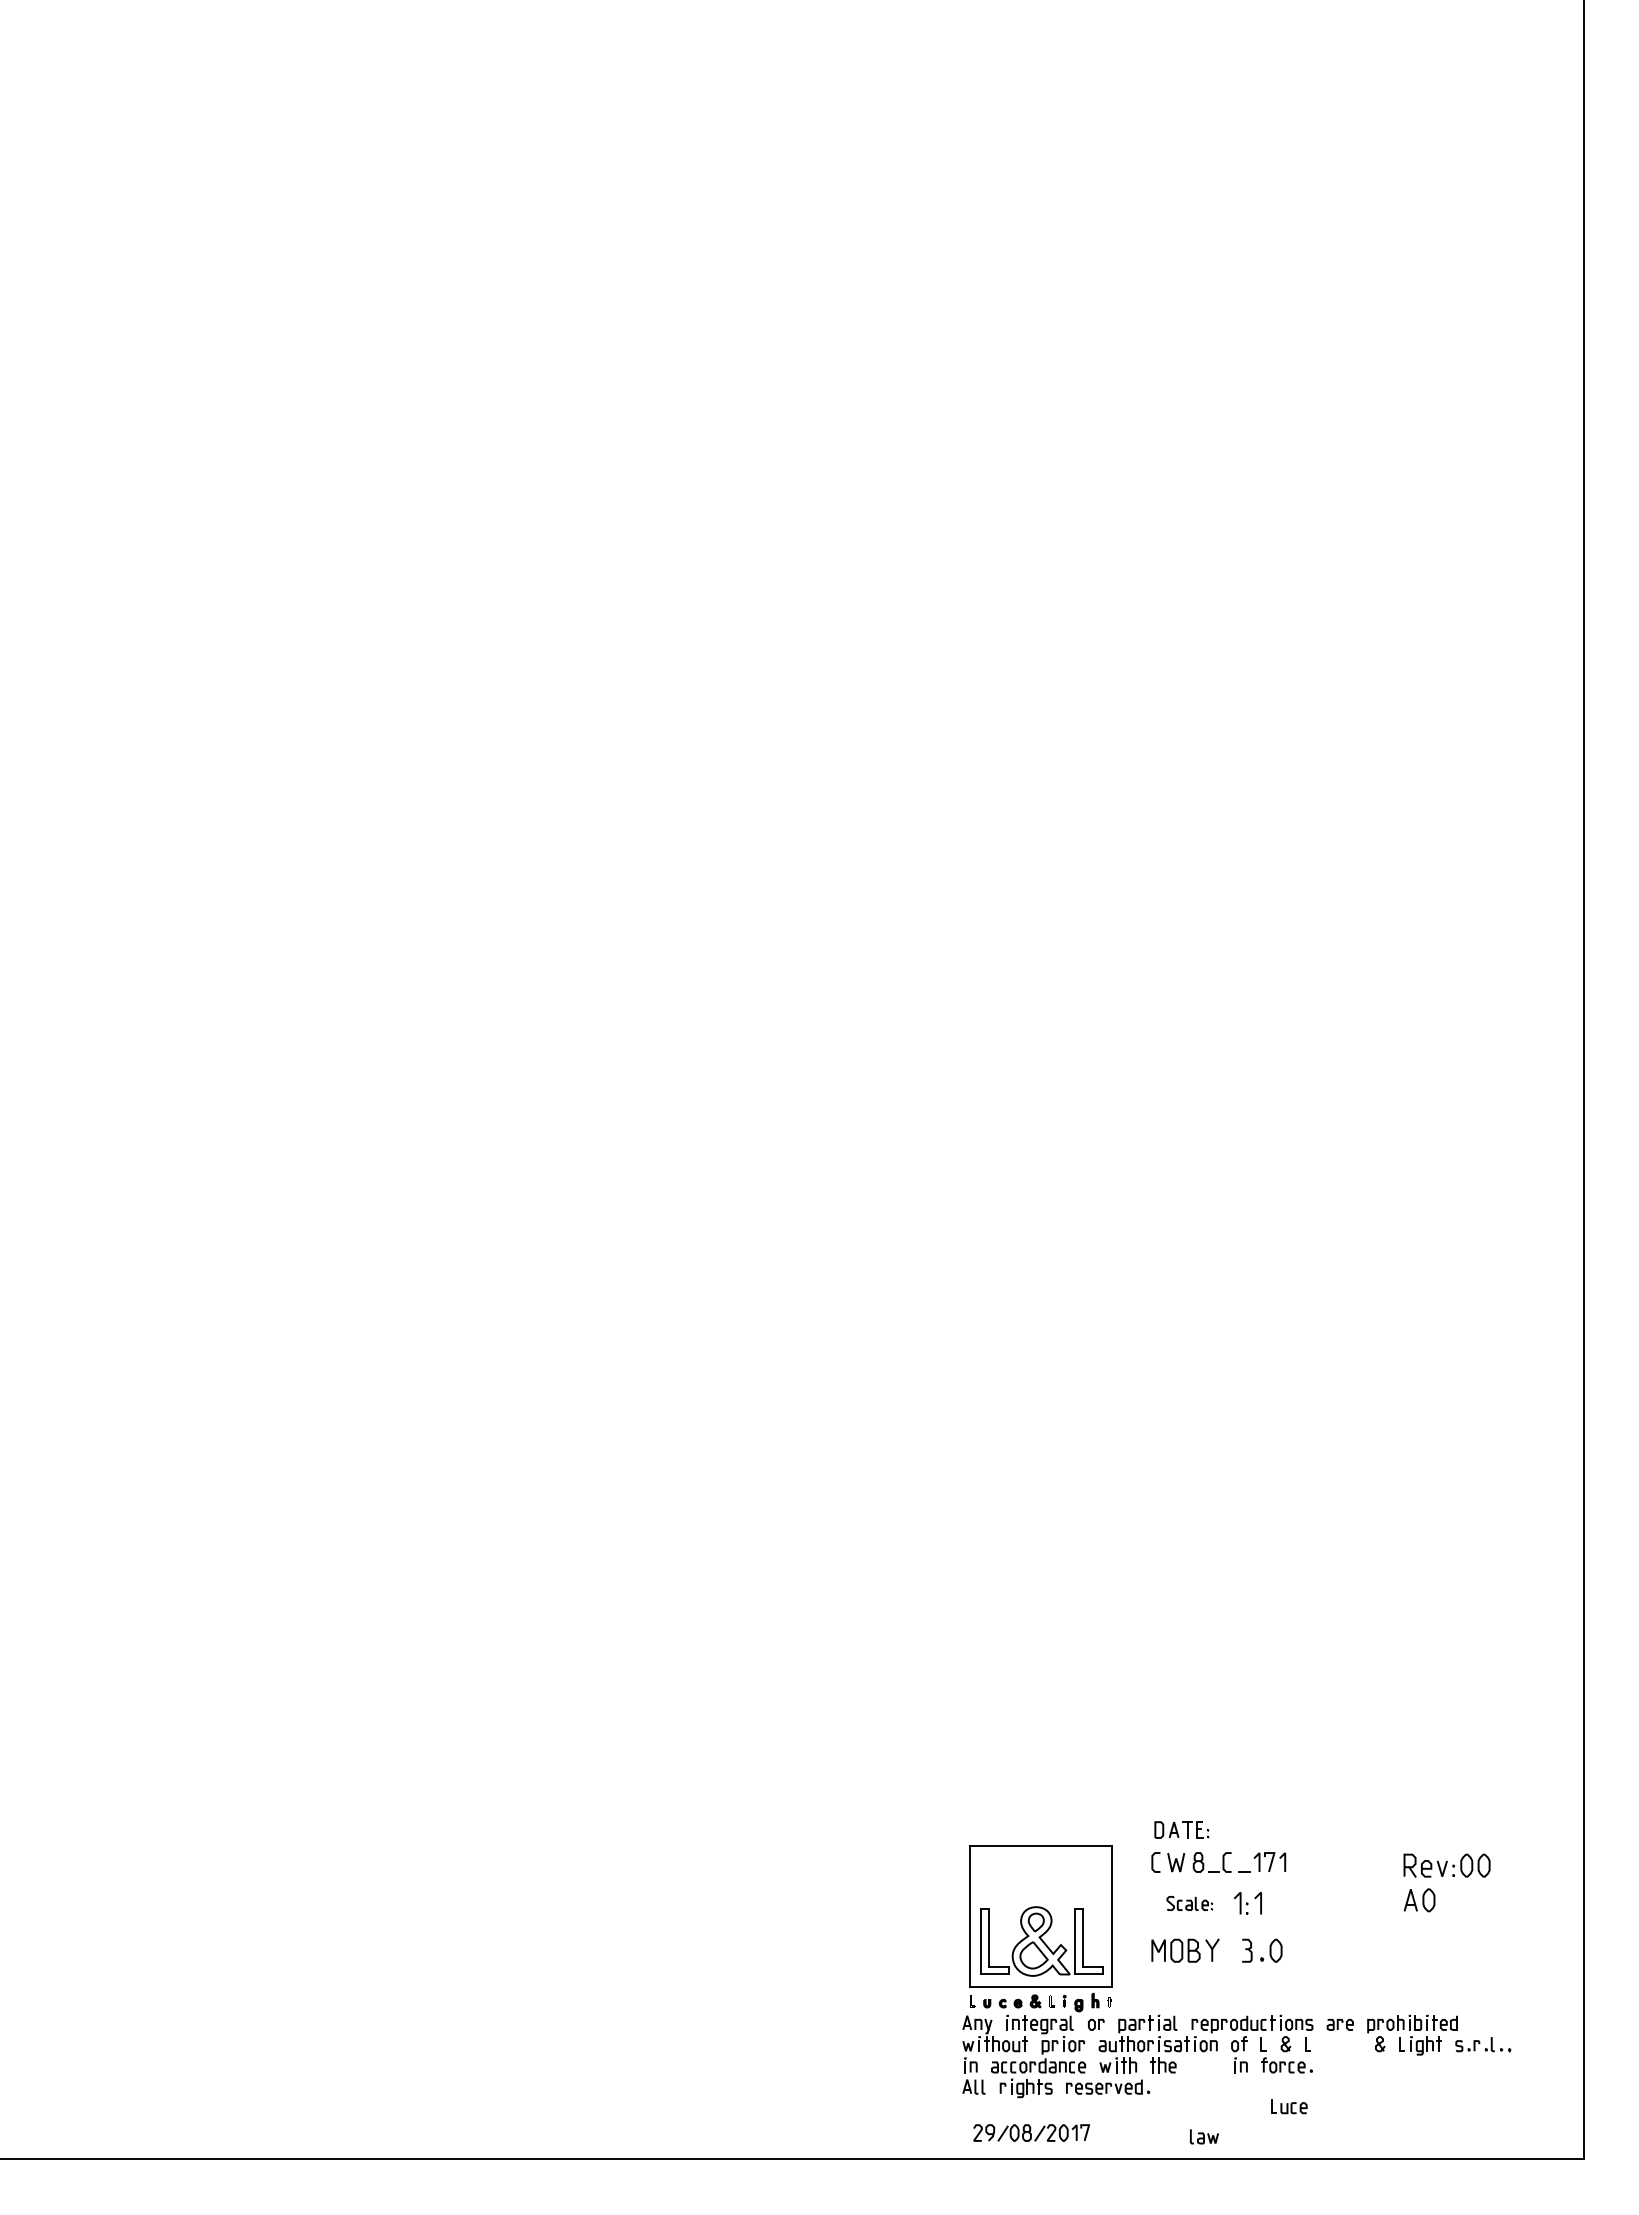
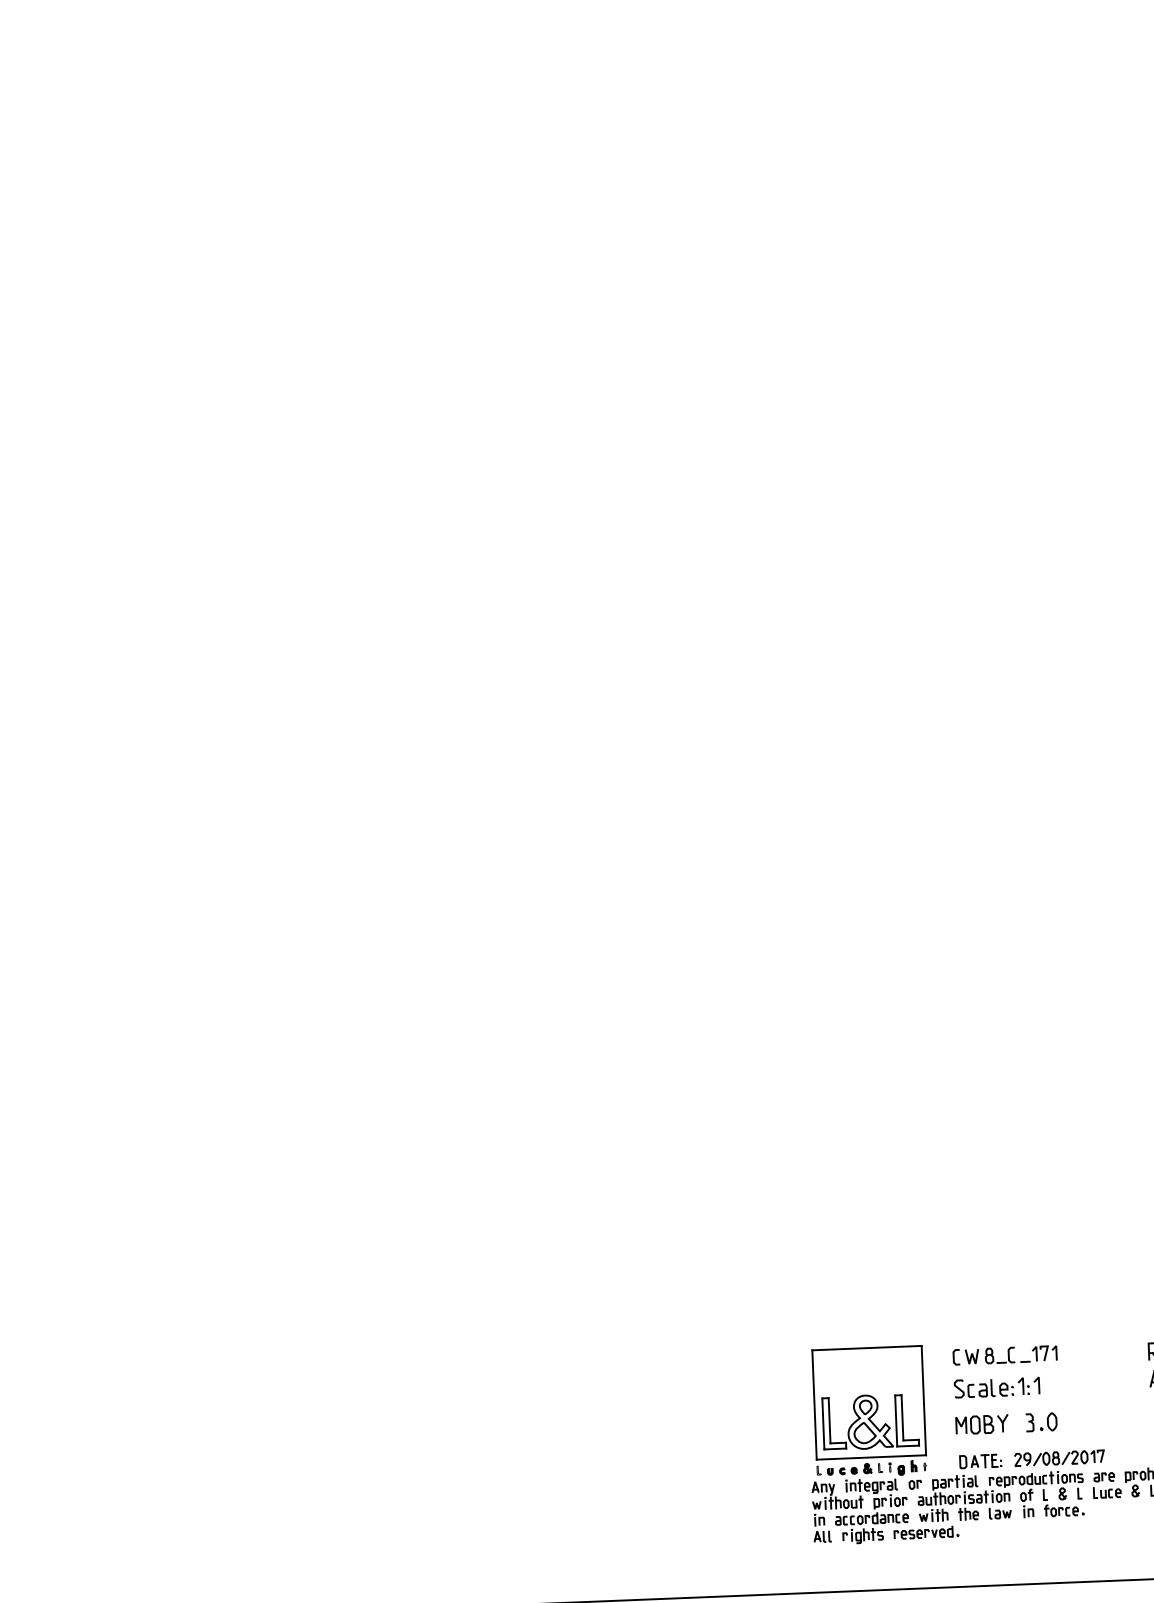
part: (1181, 1829) -> (980, 1461), moved
part: (1189, 1903) -> (983, 1388), size x1.67
part: (1289, 2106) -> (1107, 1492), moved
part: (1031, 2132) -> (1059, 1457), moved
part: (1204, 2136) -> (1000, 1512), moved

